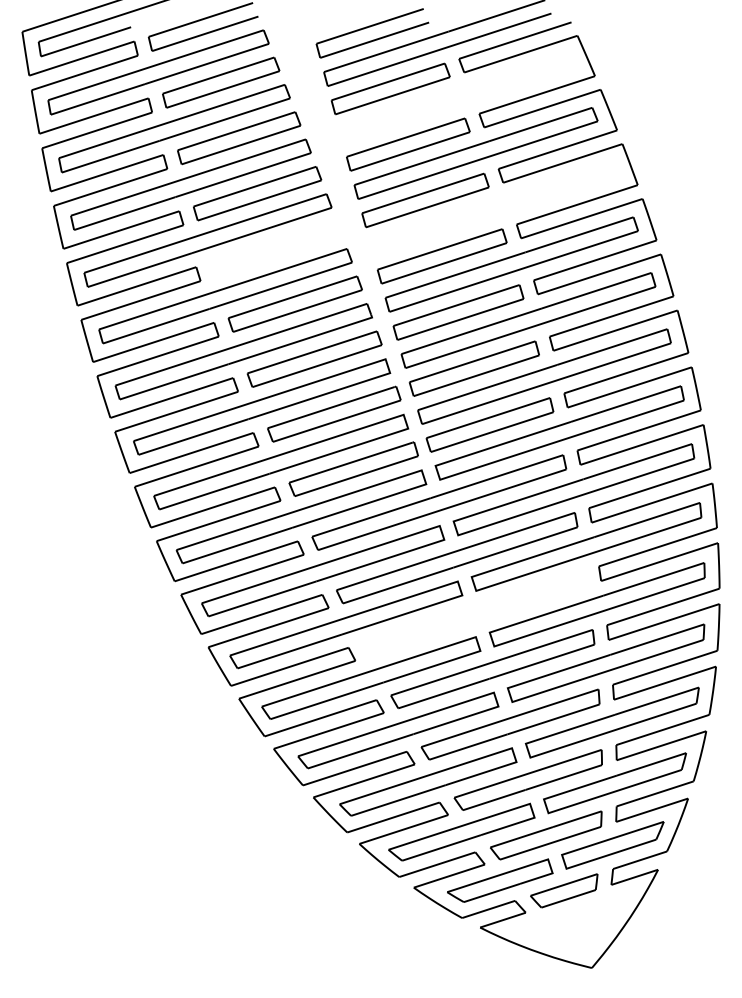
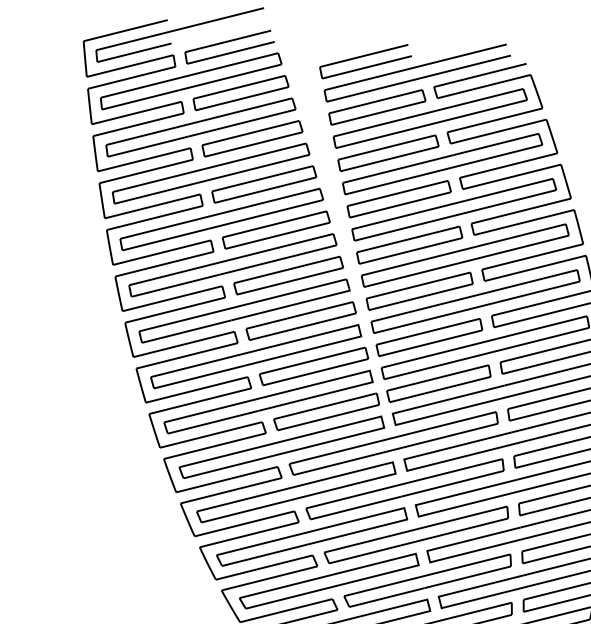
part: (456, 98) -> (429, 118), added
part: (494, 208) -> (454, 209), added
part: (275, 248) -> (275, 229), added
part: (474, 613) -> (416, 534), added

